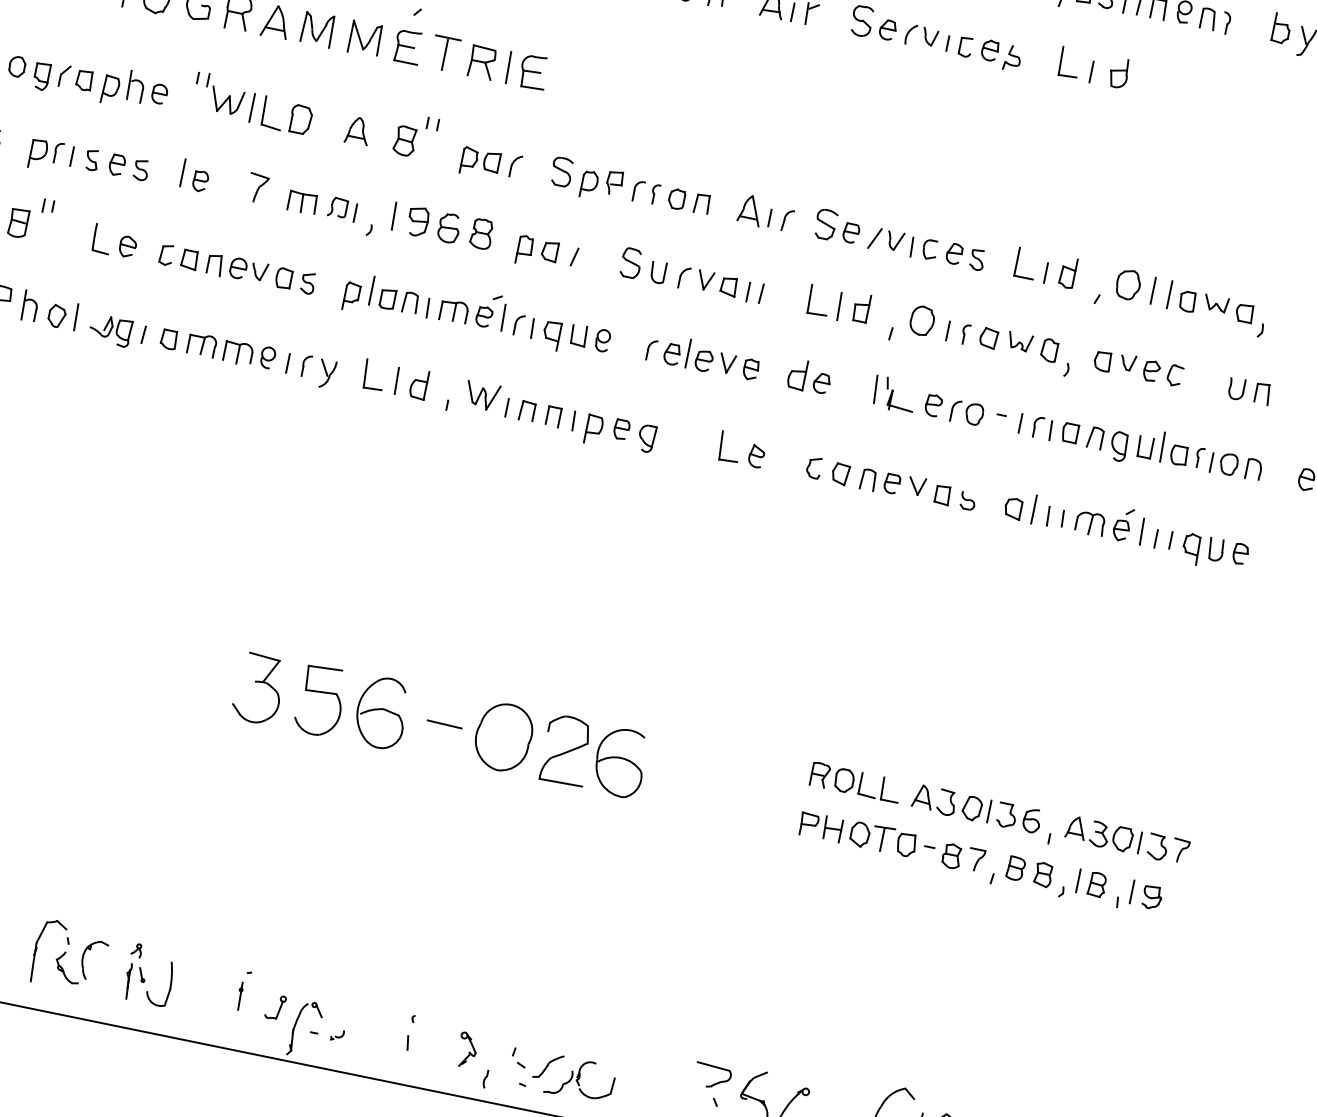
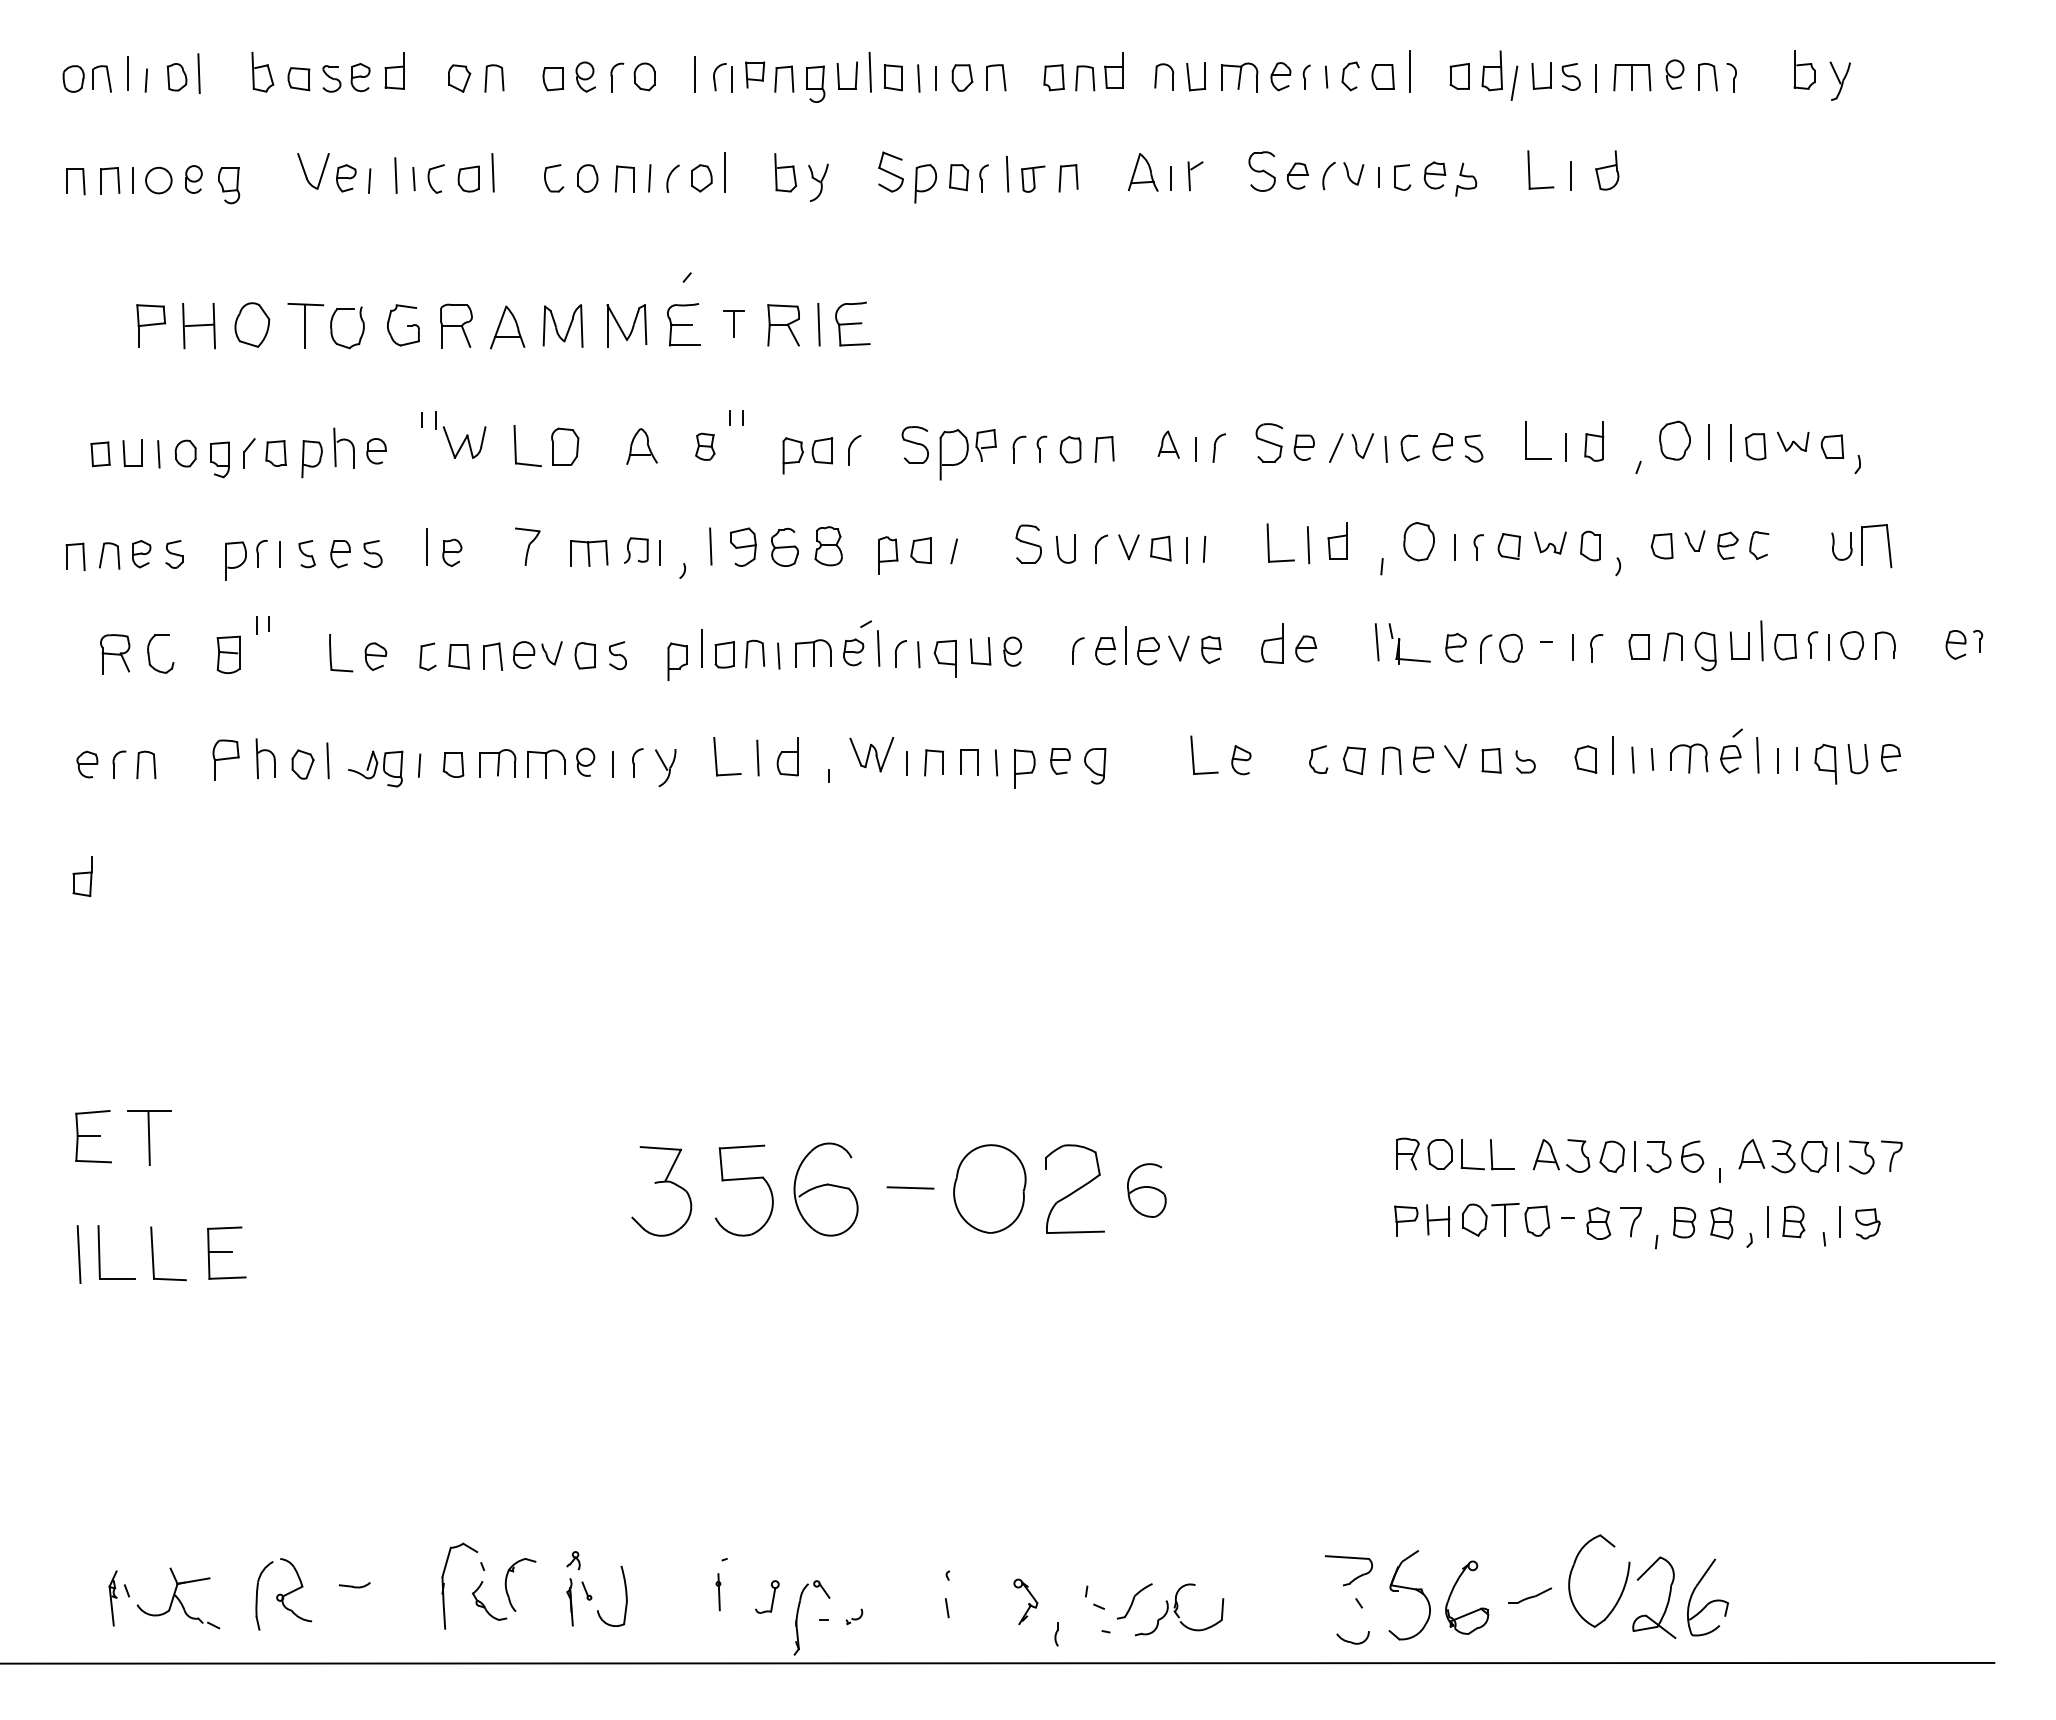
part: (445, 53) -> (733, 323), size x0.6
line: (252, 107) -> (499, 444), removed
part: (405, 140) -> (705, 446), size x0.7
part: (588, 184) -> (953, 454), size x1.4
part: (750, 210) -> (1168, 444), size x0.7
part: (1263, 393) -> (1877, 545), size x1.6
line: (1050, 430) -> (1613, 648), removed
part: (620, 762) -> (1146, 1190), size x0.6

